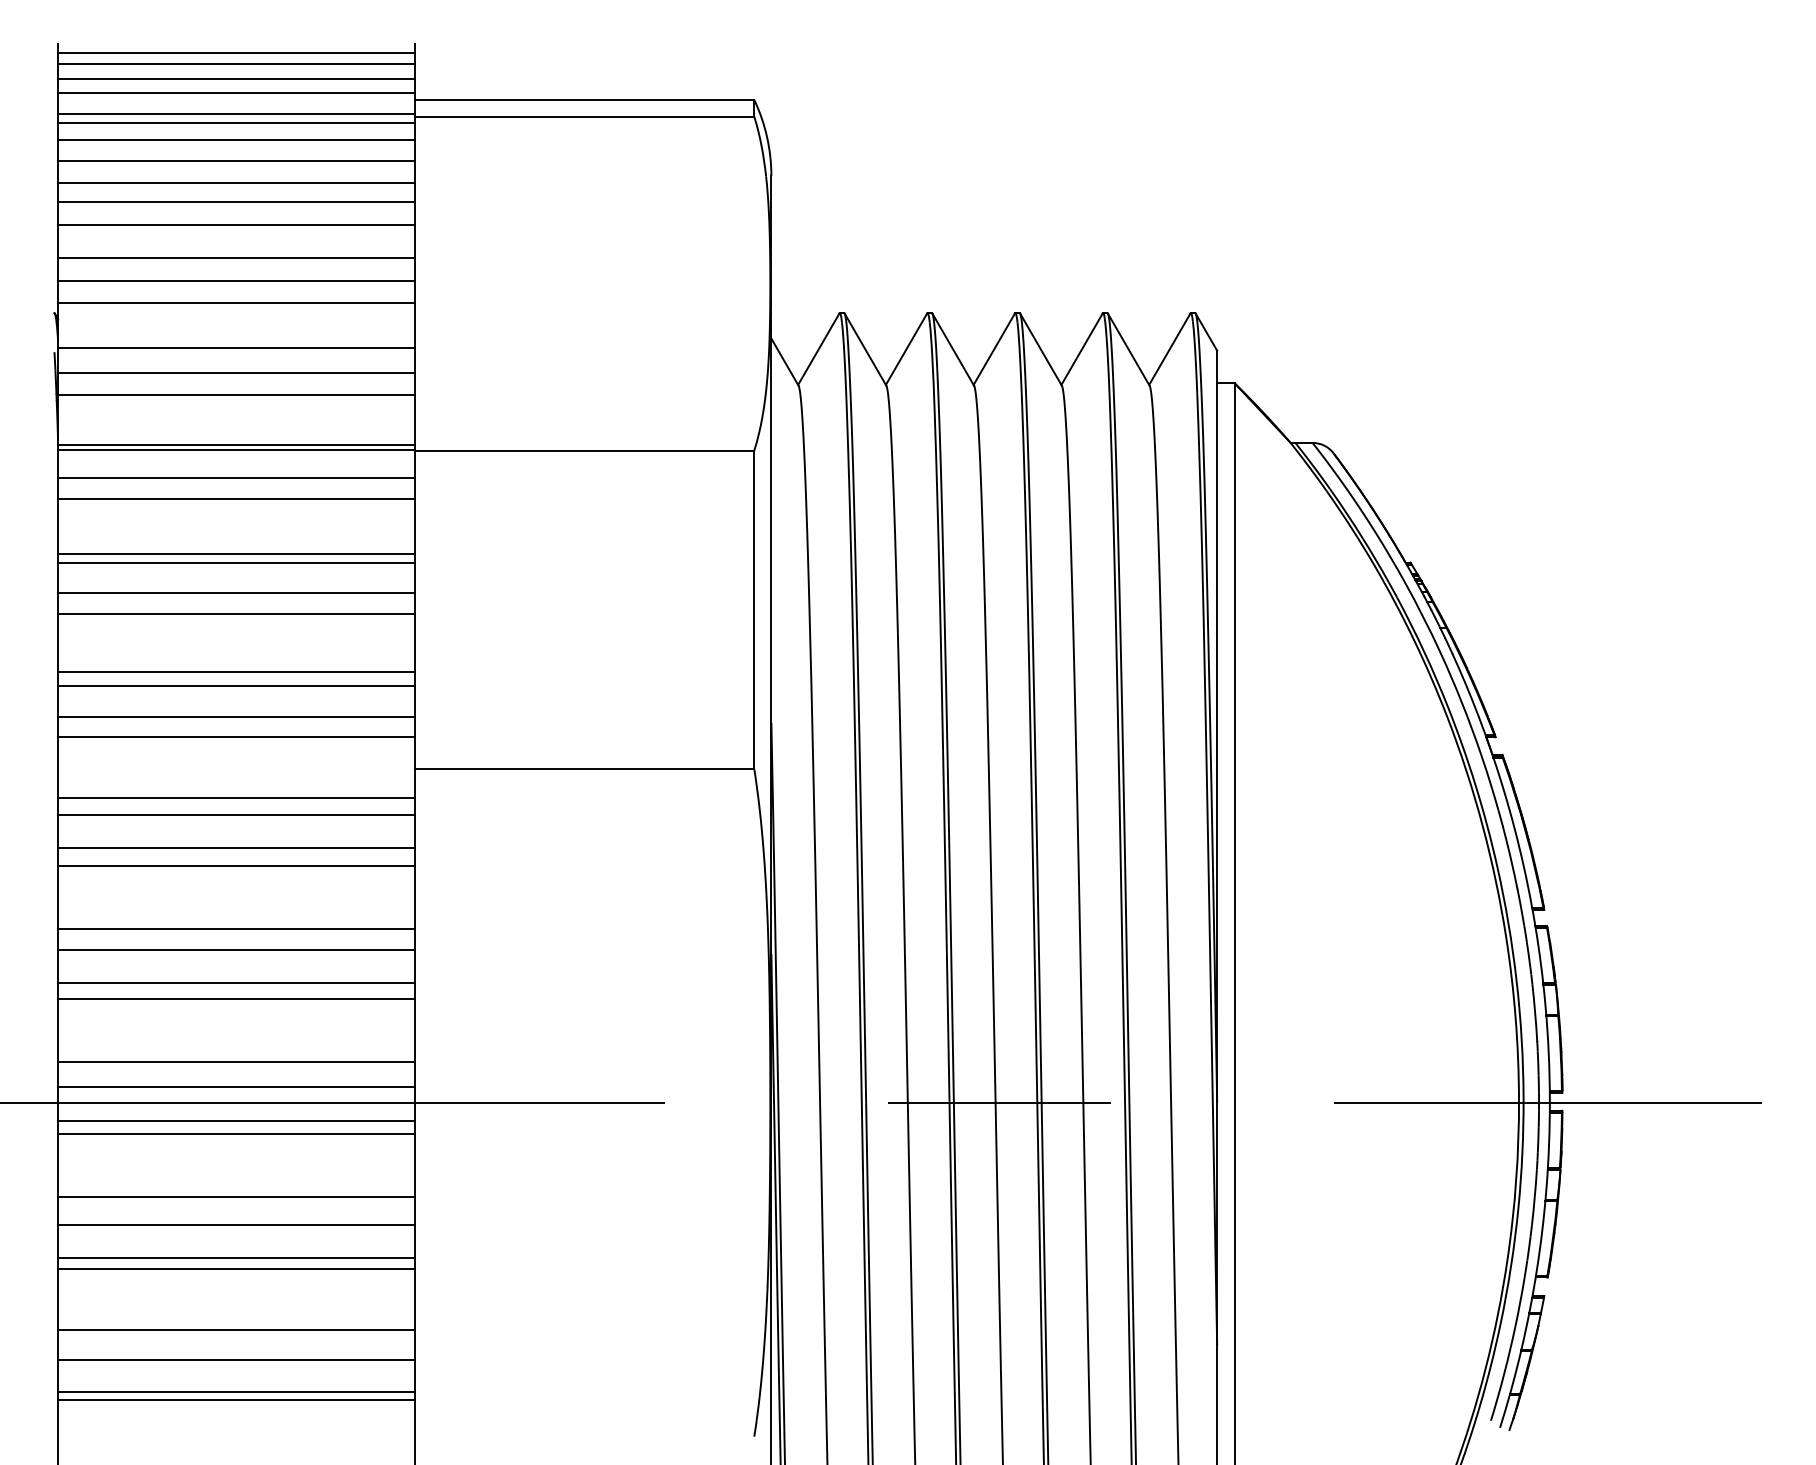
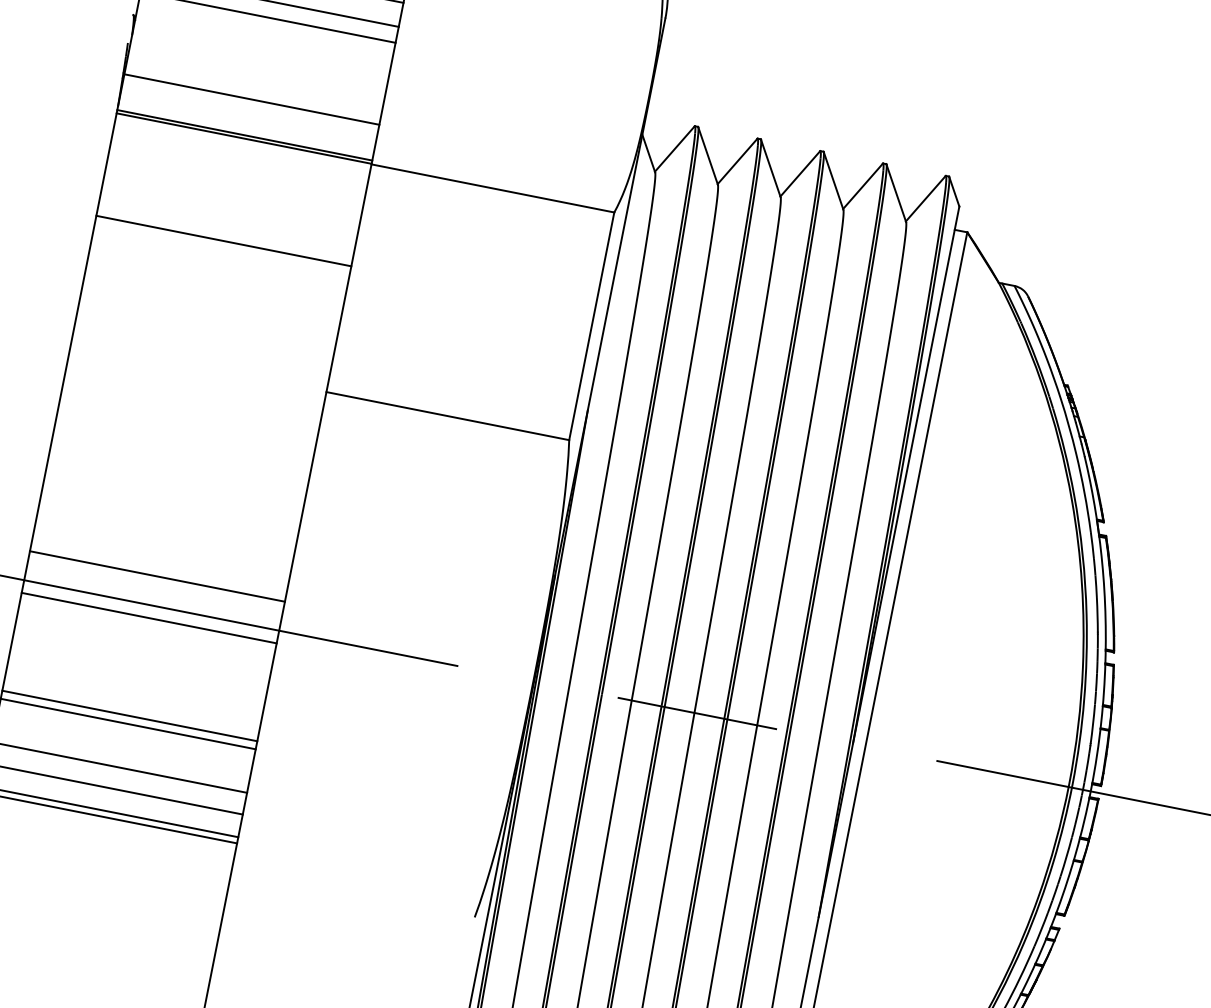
line: (236, 303) -> (264, 33), removed
line: (236, 347) -> (258, 65), removed
line: (236, 372) -> (255, 83), removed
line: (236, 477) -> (240, 158), removed
line: (236, 499) -> (237, 174), removed
line: (236, 554) -> (229, 213), removed
line: (236, 563) -> (228, 219), removed
line: (236, 614) -> (220, 256), removed
line: (236, 672) -> (212, 297), removed
line: (236, 685) -> (210, 307), removed
line: (236, 717) -> (206, 329), removed
line: (236, 736) -> (203, 343), removed
line: (236, 797) -> (195, 387), removed
line: (236, 815) -> (192, 400), removed
line: (236, 848) -> (187, 423), removed
line: (236, 866) -> (185, 436), removed
line: (236, 928) -> (176, 480), removed
line: (236, 949) -> (173, 495), removed
line: (236, 983) -> (168, 520), removed
line: (236, 999) -> (166, 531), removed
line: (236, 1087) -> (153, 594), removed
line: (236, 1134) -> (147, 628), removed
line: (236, 1196) -> (138, 672), removed
line: (236, 1224) -> (134, 692), removed

